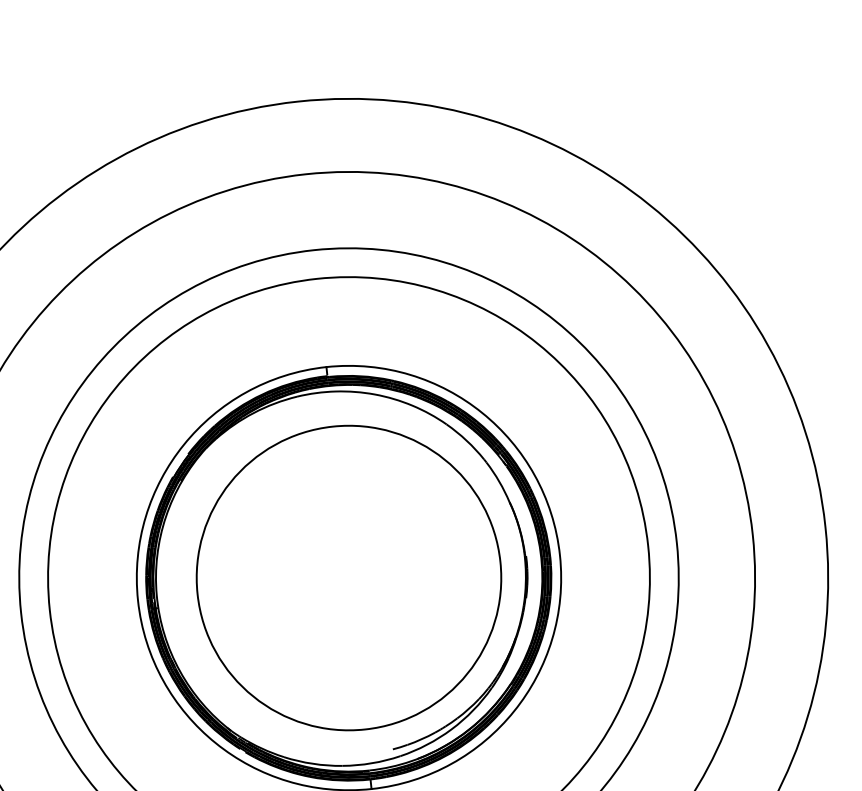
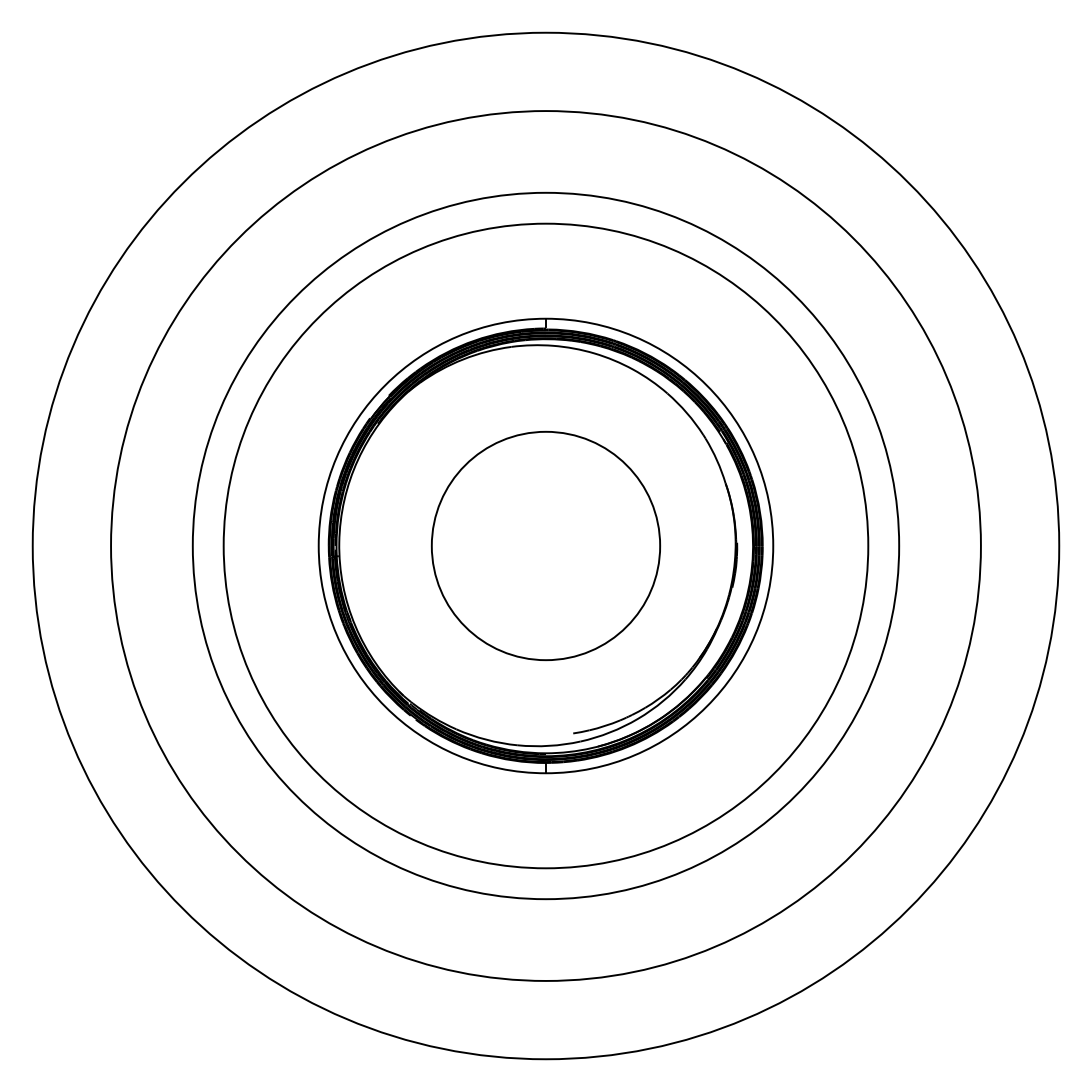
circle: (348, 577) -> (545, 545), size x0.7

